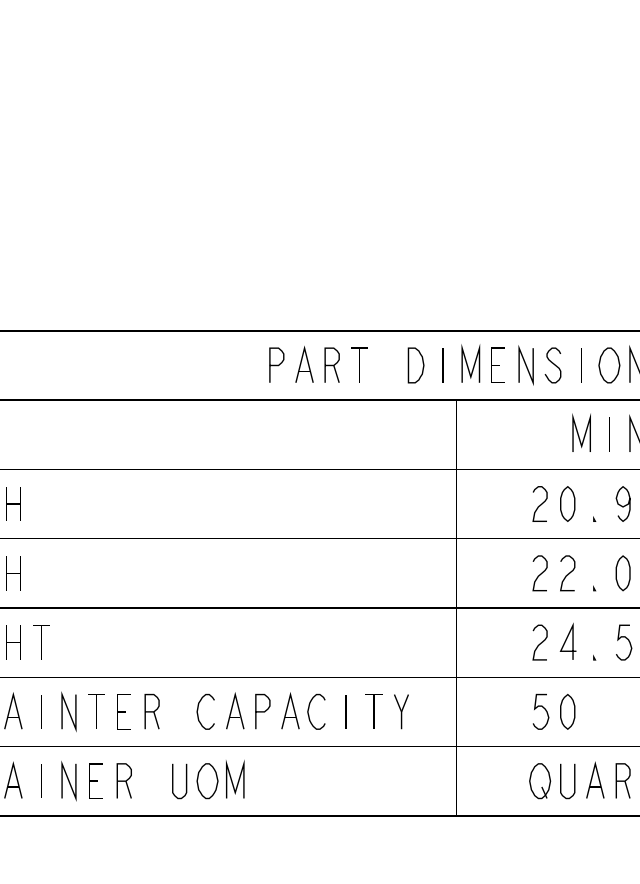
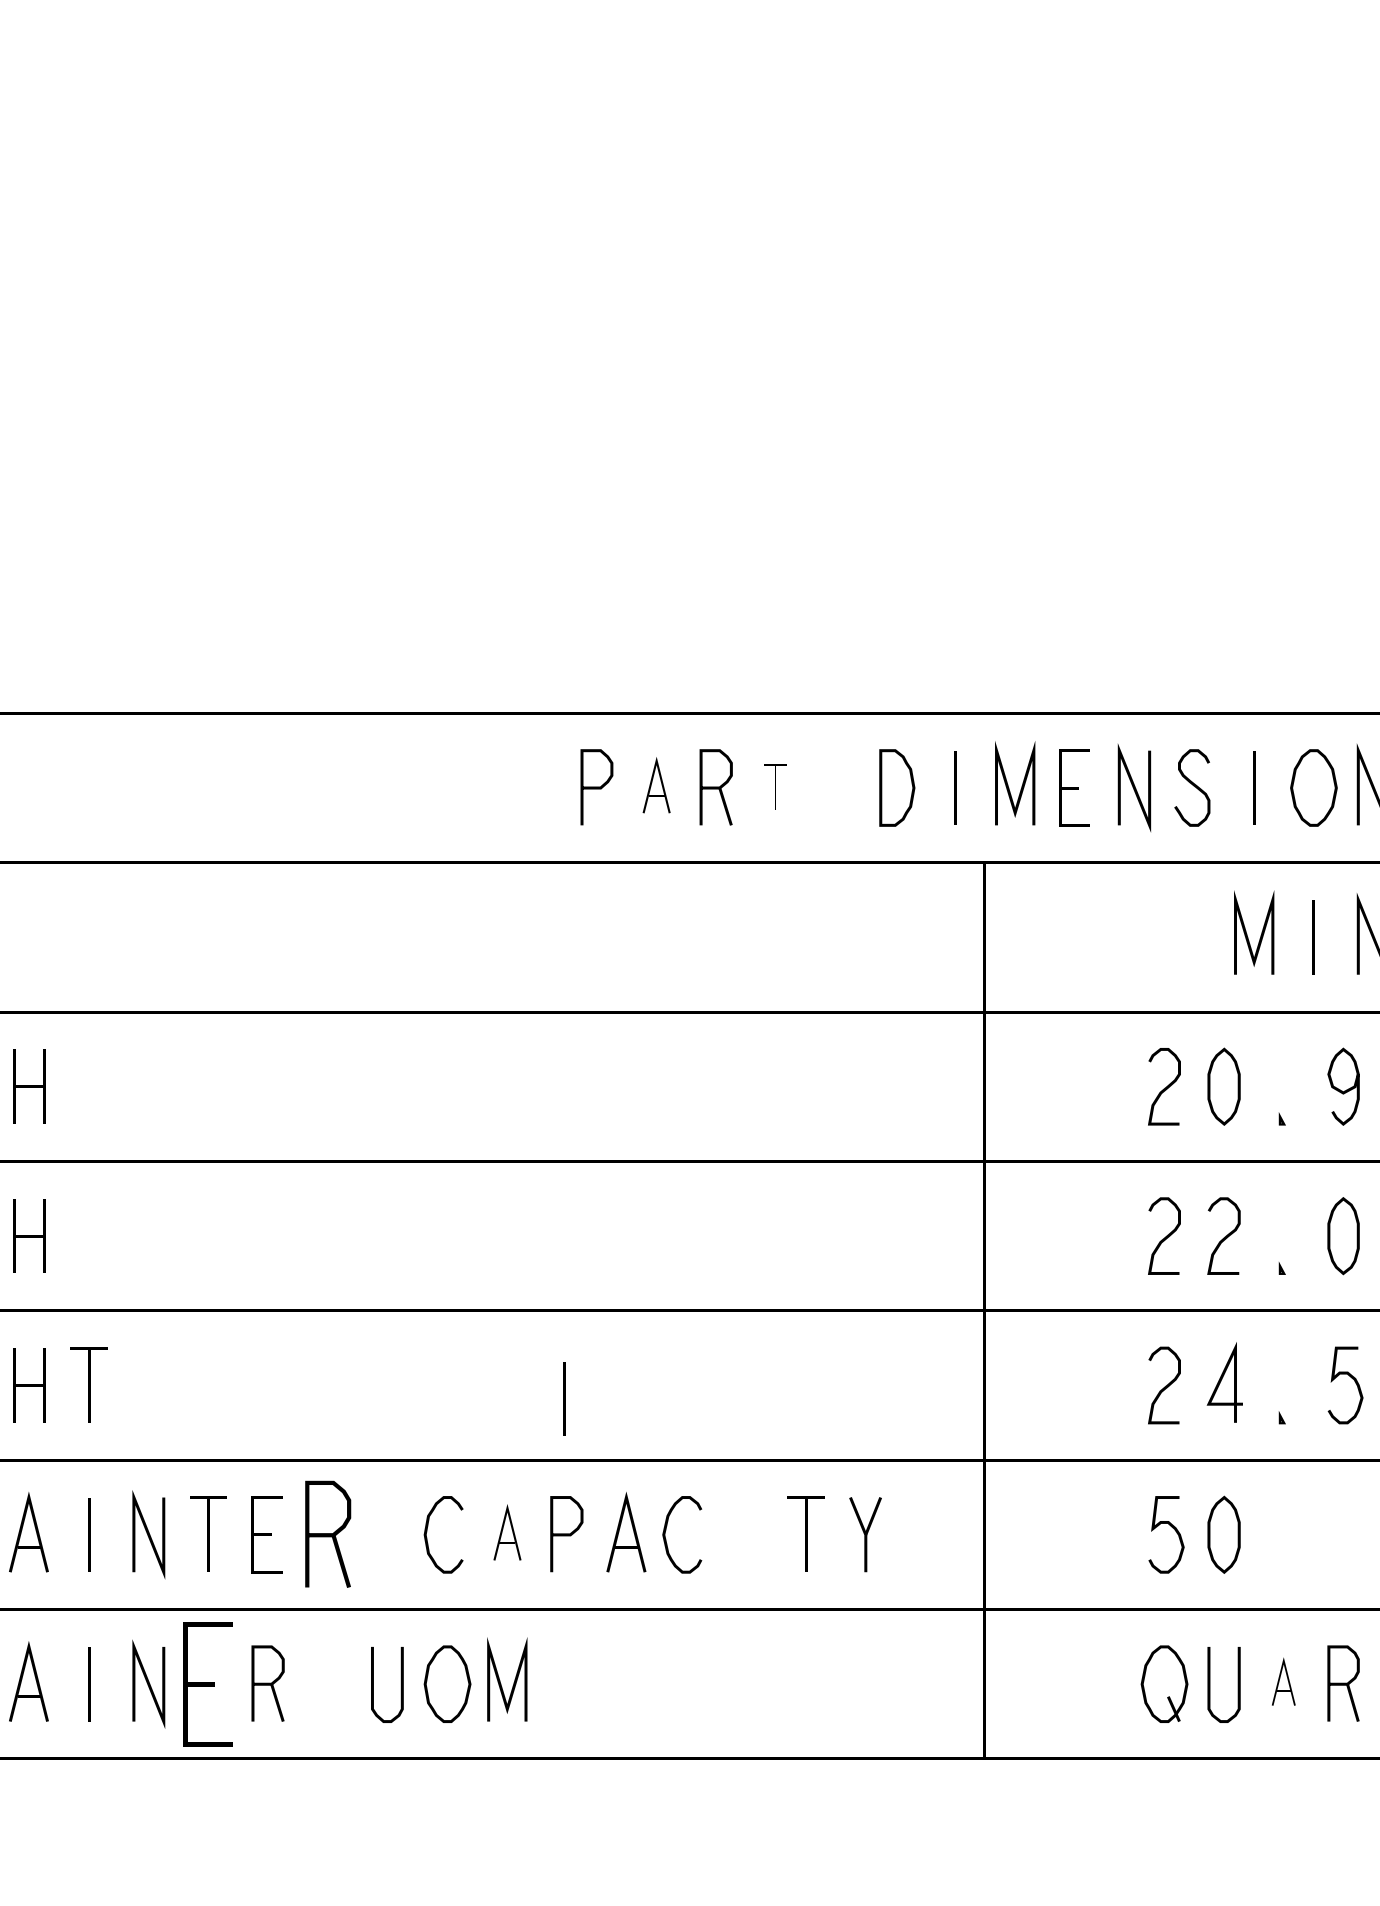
part: (304, 363) -> (656, 783), size x0.7
part: (359, 364) -> (775, 785), size x0.6
part: (235, 710) -> (507, 1531), size x0.7
part: (151, 711) -> (326, 1534), size x1.4
line: (345, 711) -> (563, 1398), moved
part: (595, 779) -> (1283, 1680), size x0.6
part: (95, 780) -> (205, 1682), size x1.6

